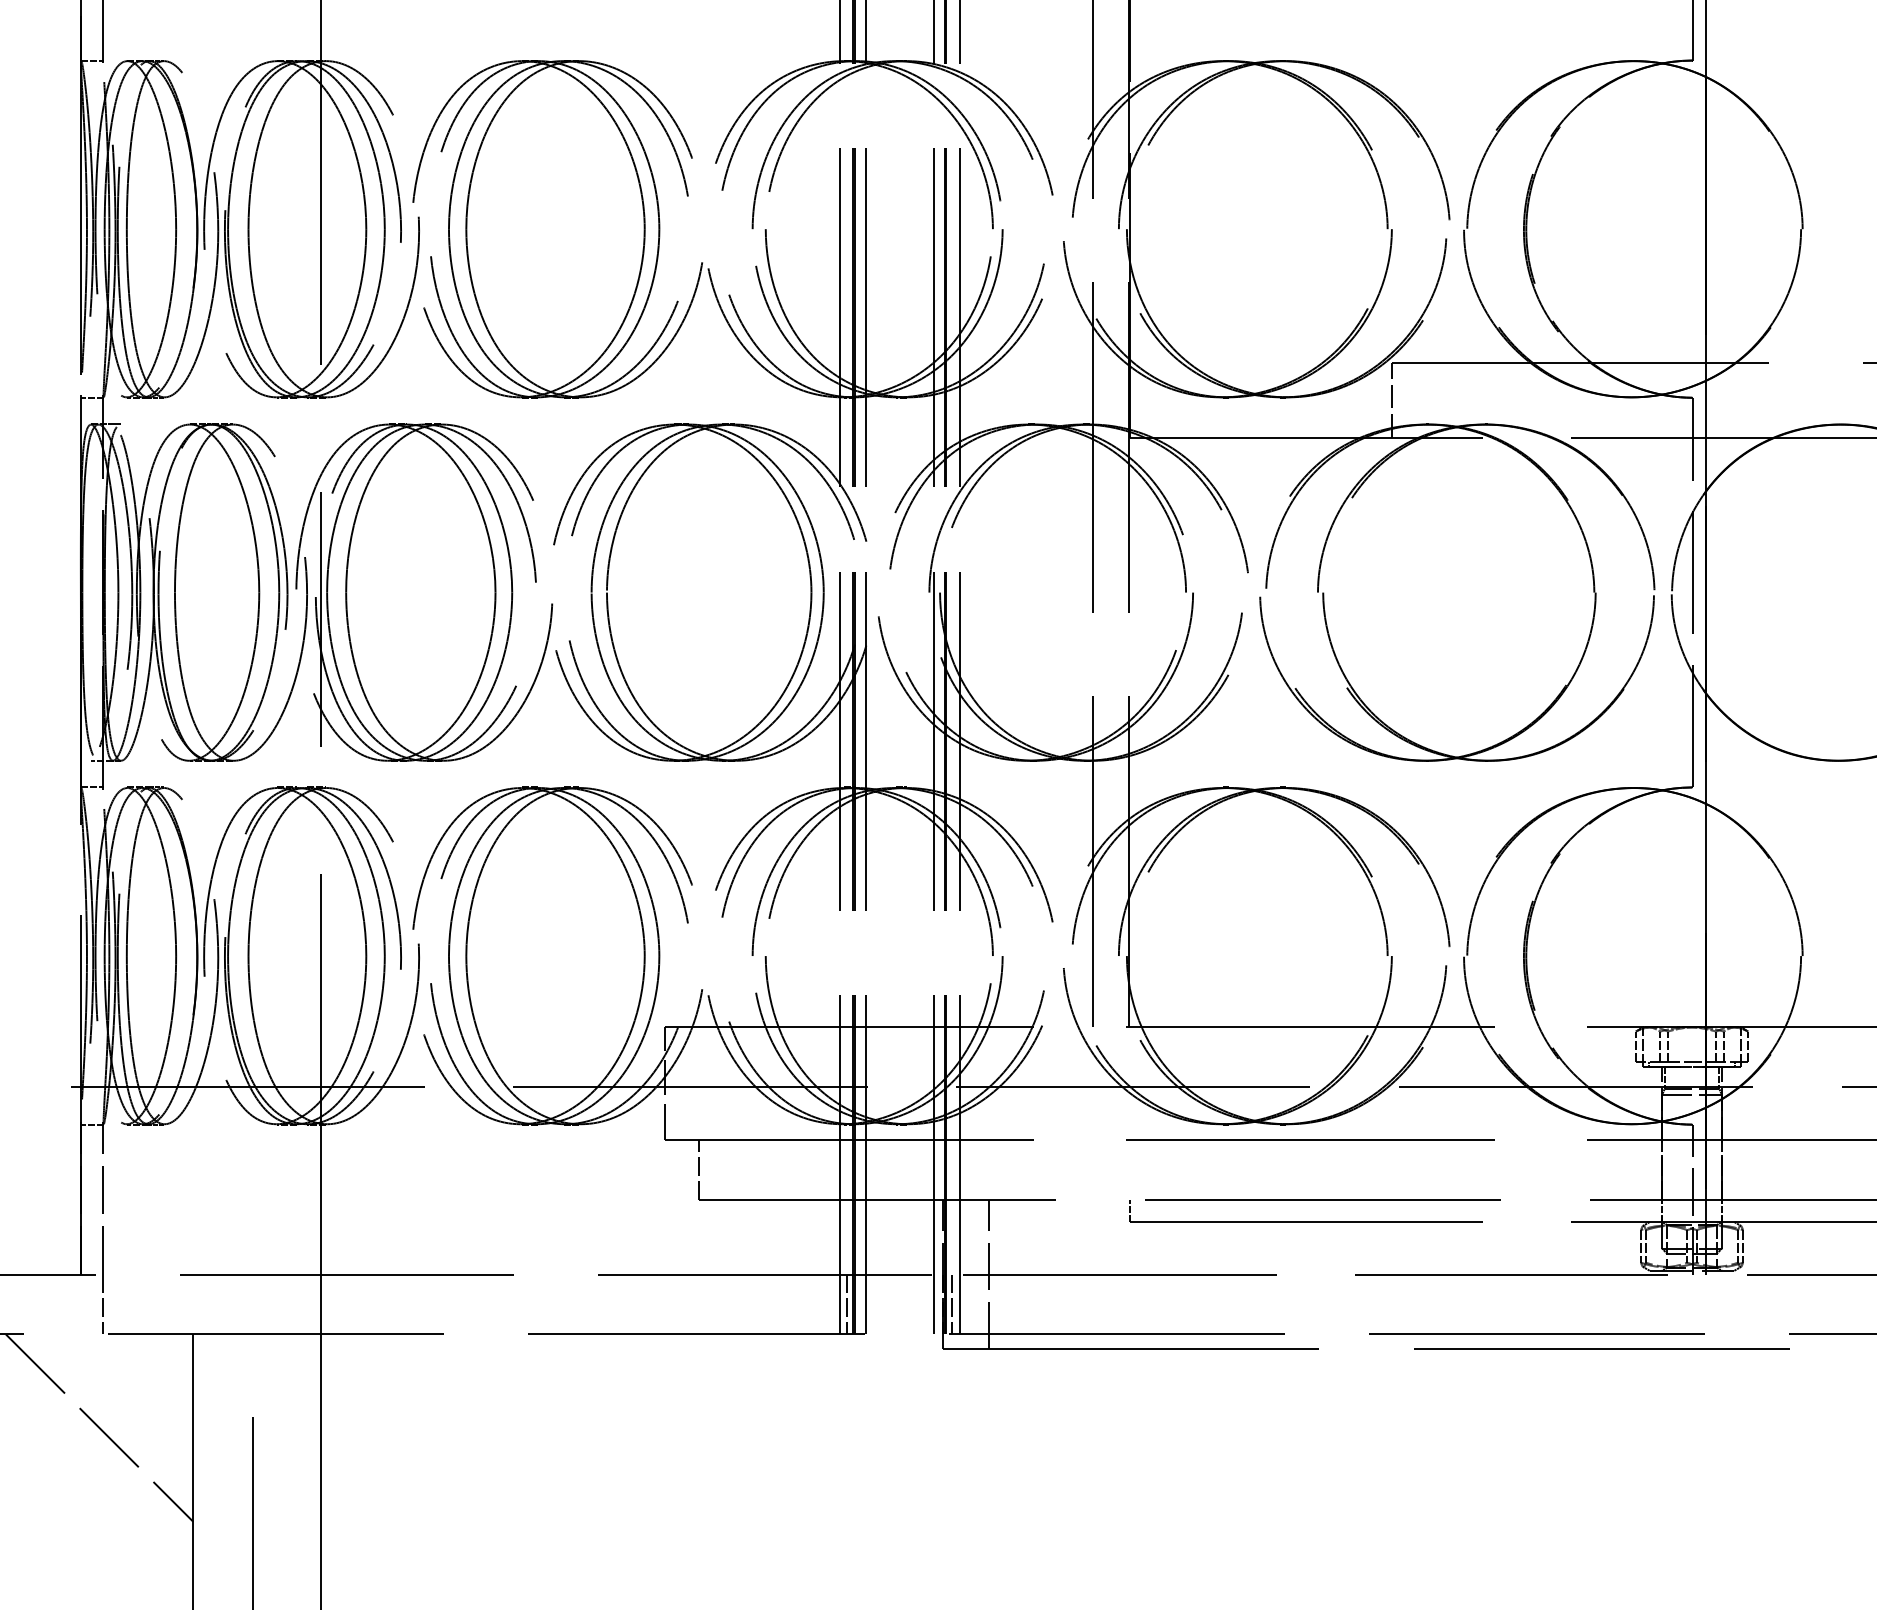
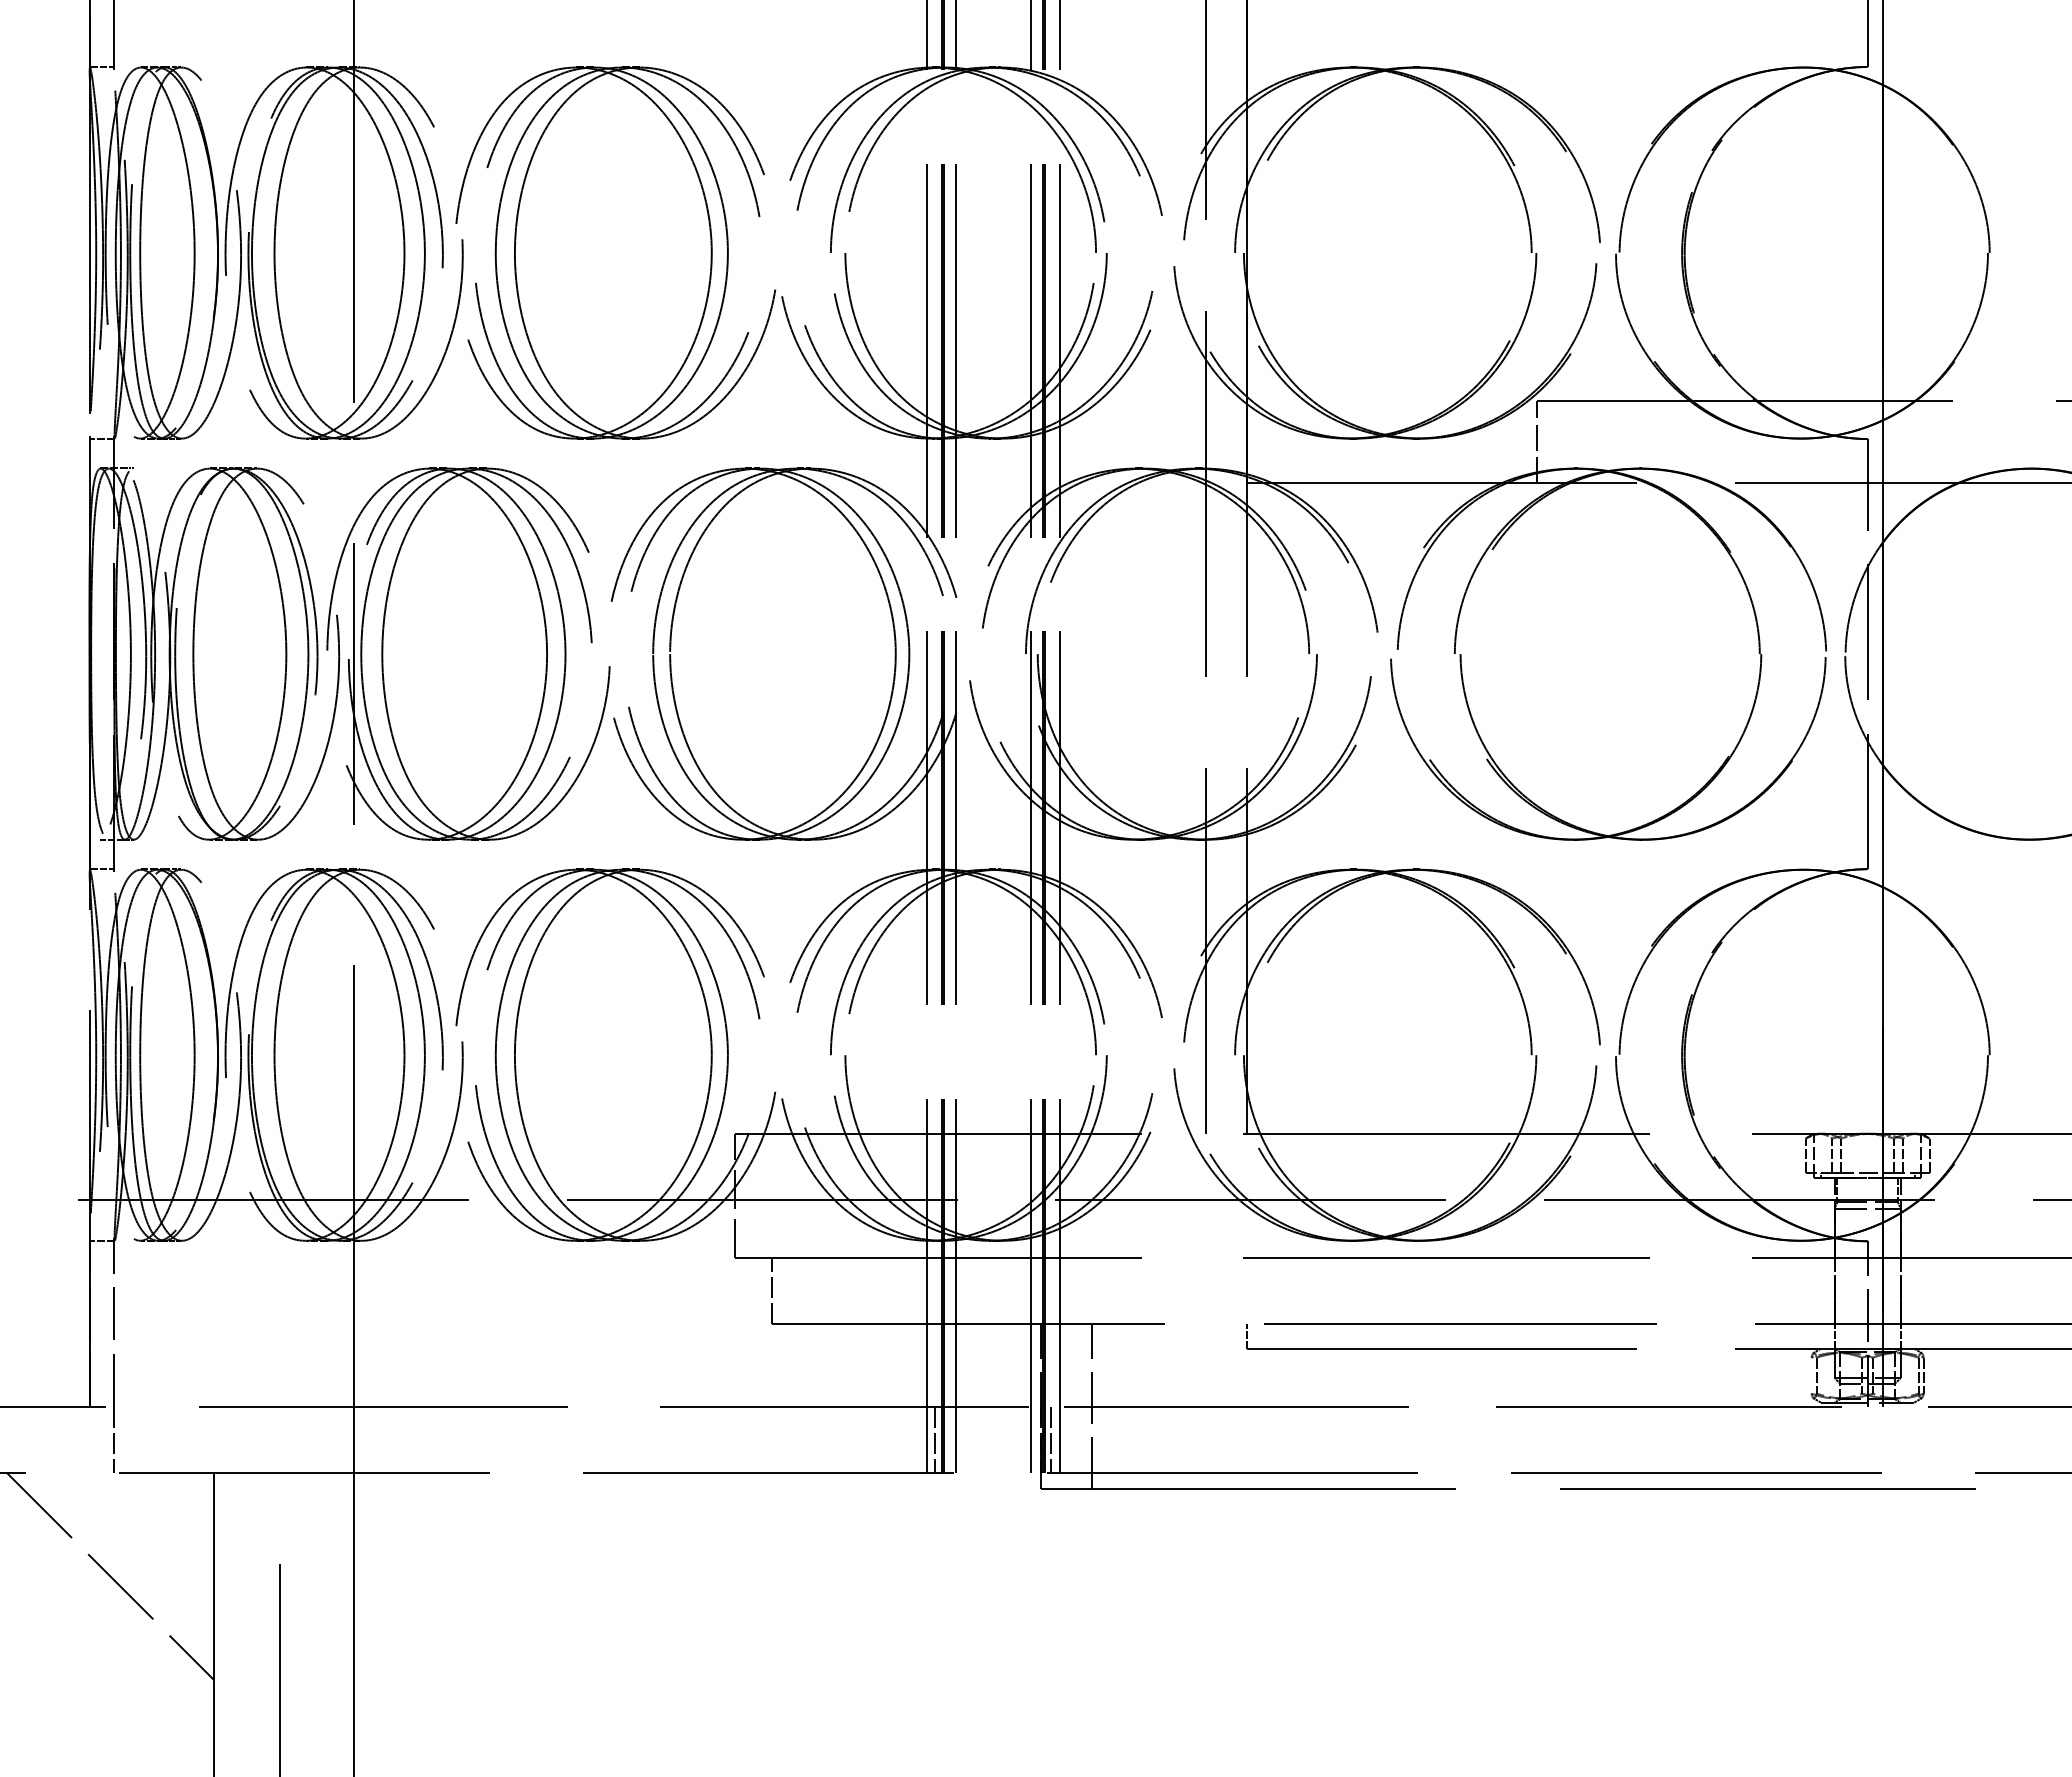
line: (1641, 1246) -> (1811, 1375), removed

